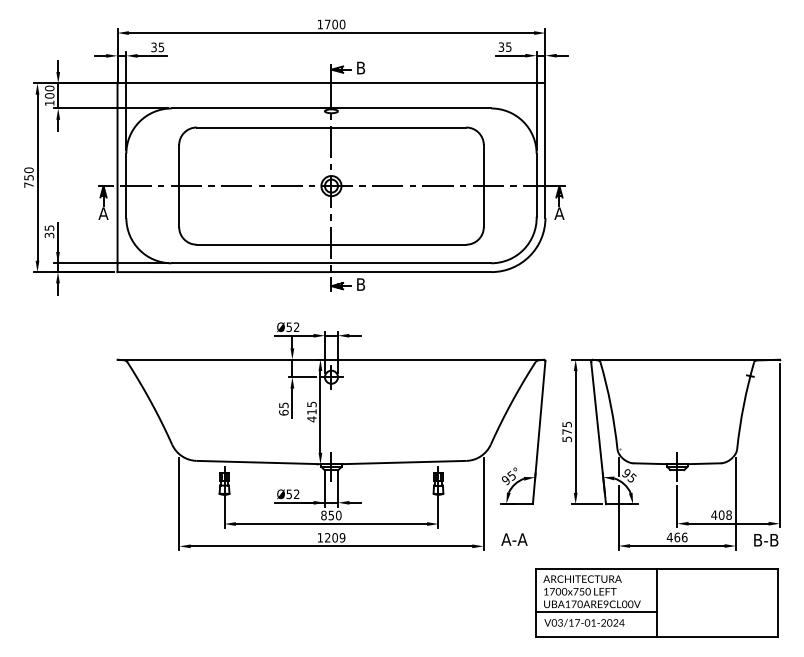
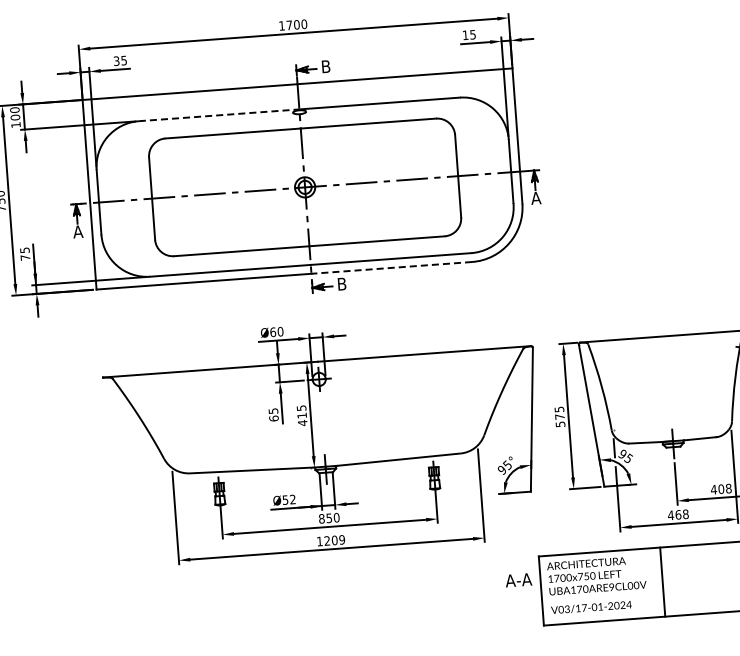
text: (501, 46) -> (465, 34), 35 -> 15
line: (251, 108) -> (219, 115), solid -> dashed
text: (49, 235) -> (25, 257), 35 -> 75
line: (411, 272) -> (391, 268), solid -> dashed
text: (292, 327) -> (276, 332), 52 -> 60
text: (684, 537) -> (685, 514), 466 -> 468
text: (514, 539) -> (518, 580), moved
line: (596, 612) -> (602, 596), removed

